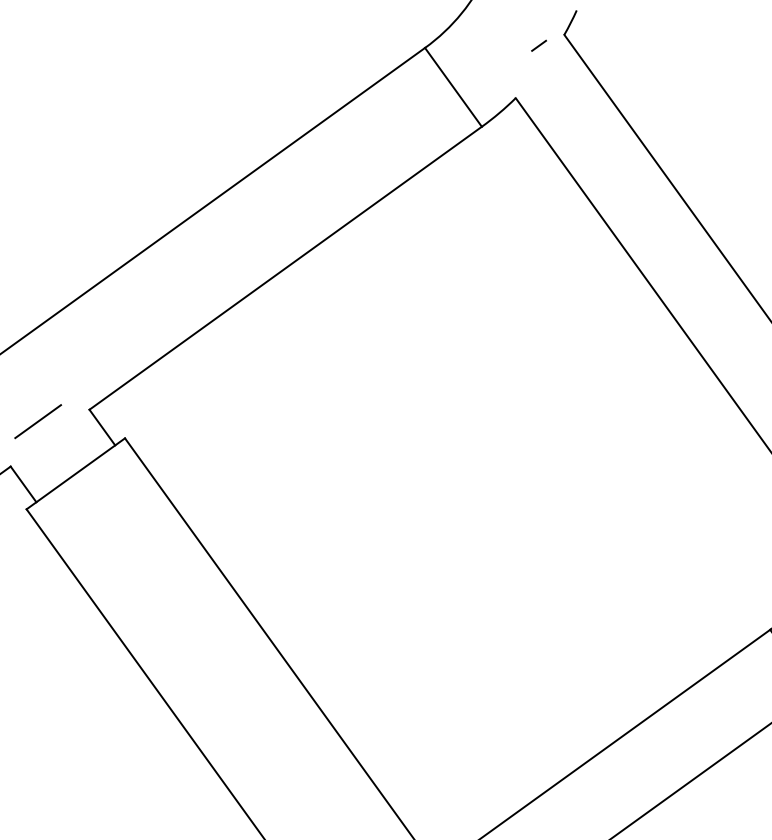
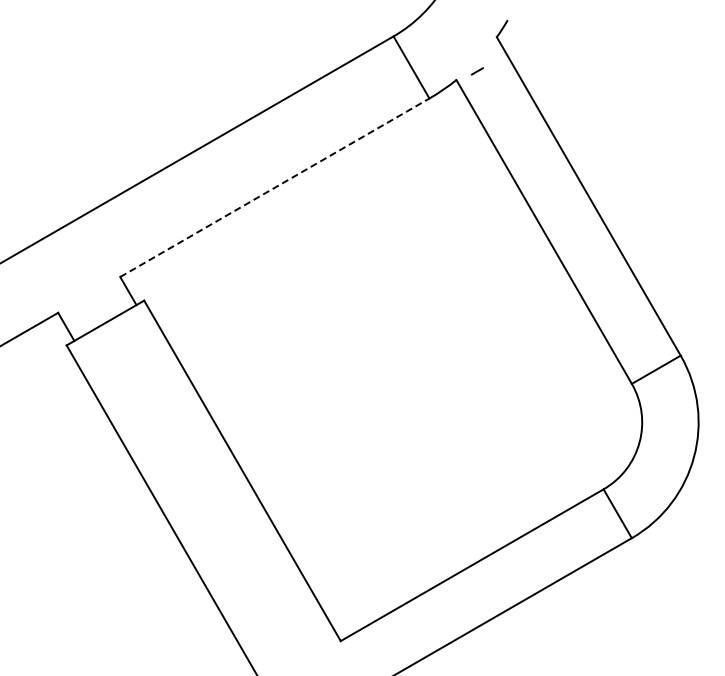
line: (539, 46) -> (477, 71), moved
line: (286, 267) -> (275, 187), solid -> dashed
line: (37, 421) -> (81, 281), removed

